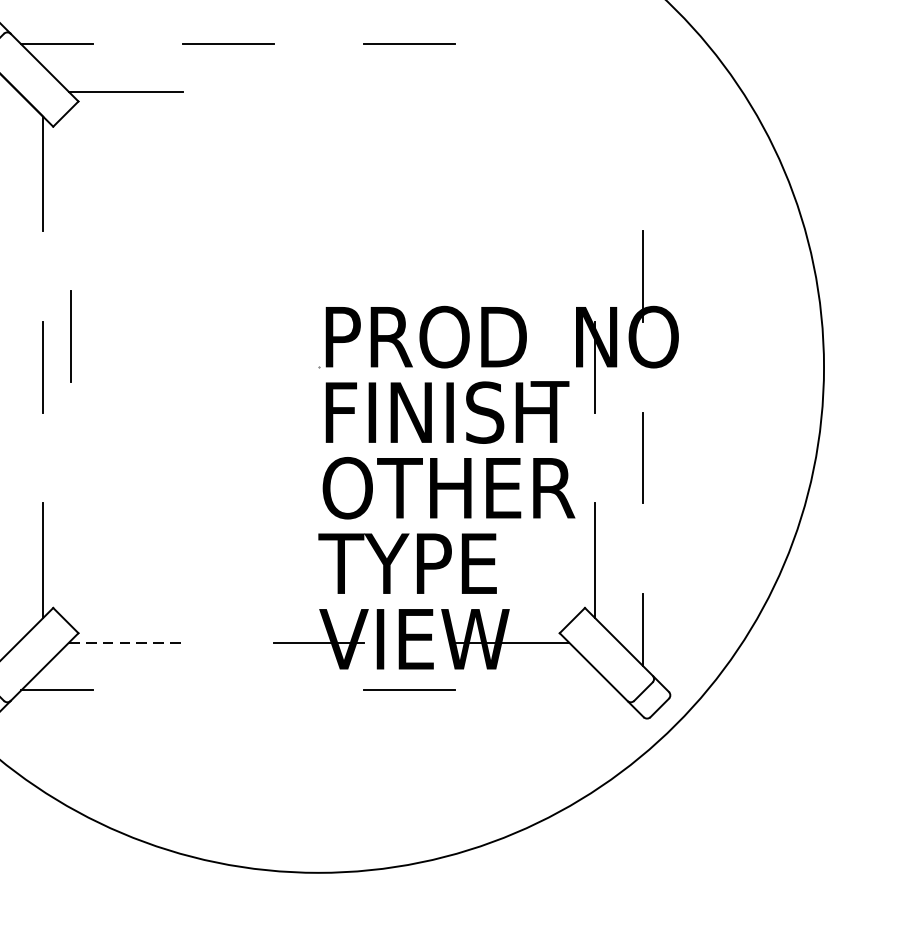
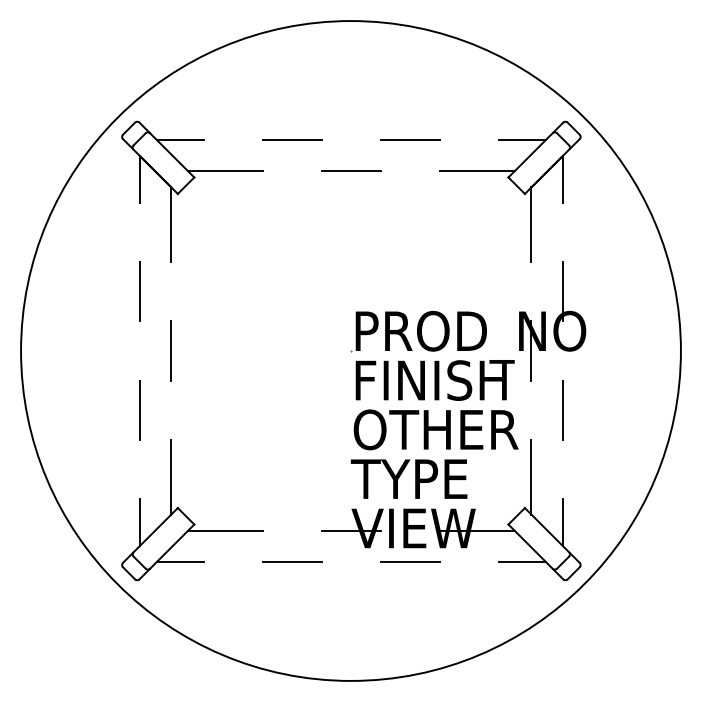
line: (317, 92) -> (350, 171), added
part: (570, 113) -> (515, 185), added
line: (69, 335) -> (188, 330), removed
line: (126, 642) -> (225, 530), dashed -> solid
line: (227, 689) -> (291, 561), added
line: (581, 689) -> (522, 561), added

